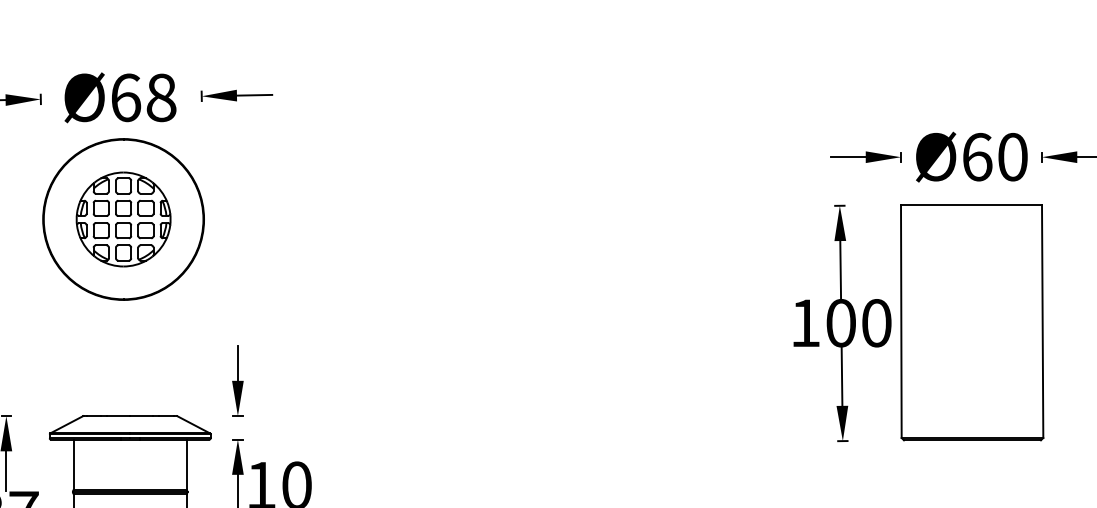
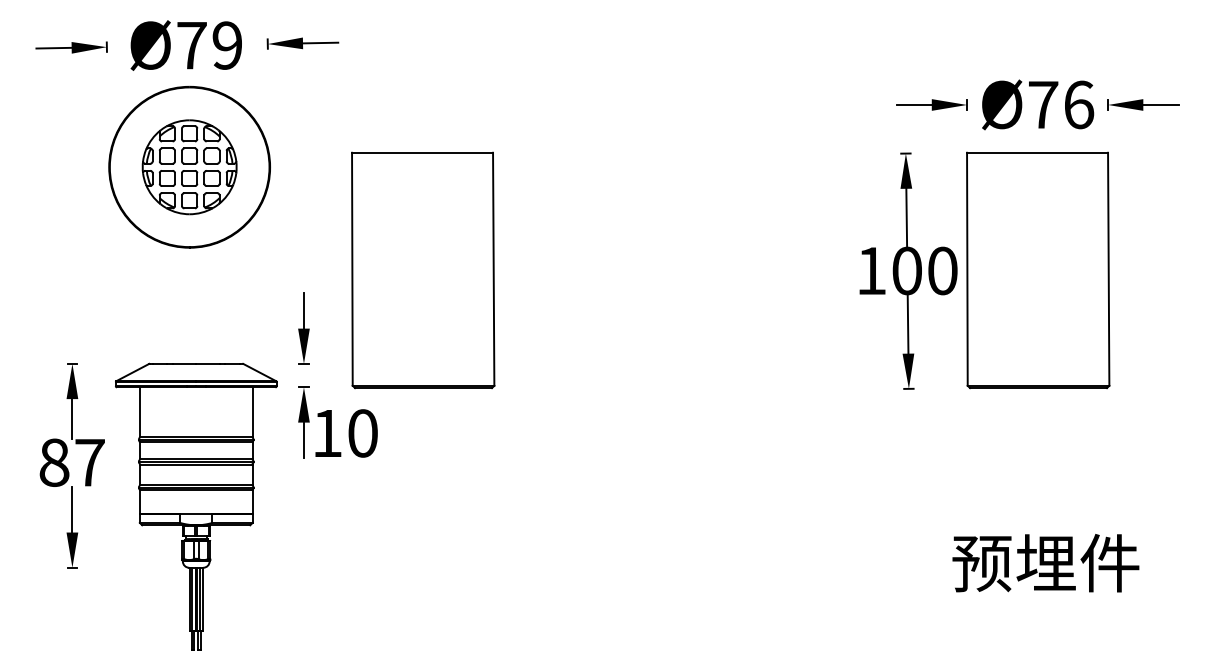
text: (143, 97) -> (209, 45), Ø68 -> Ø79
text: (995, 156) -> (1061, 104), Ø60 -> Ø76
part: (357, 322) -> (423, 270), added

